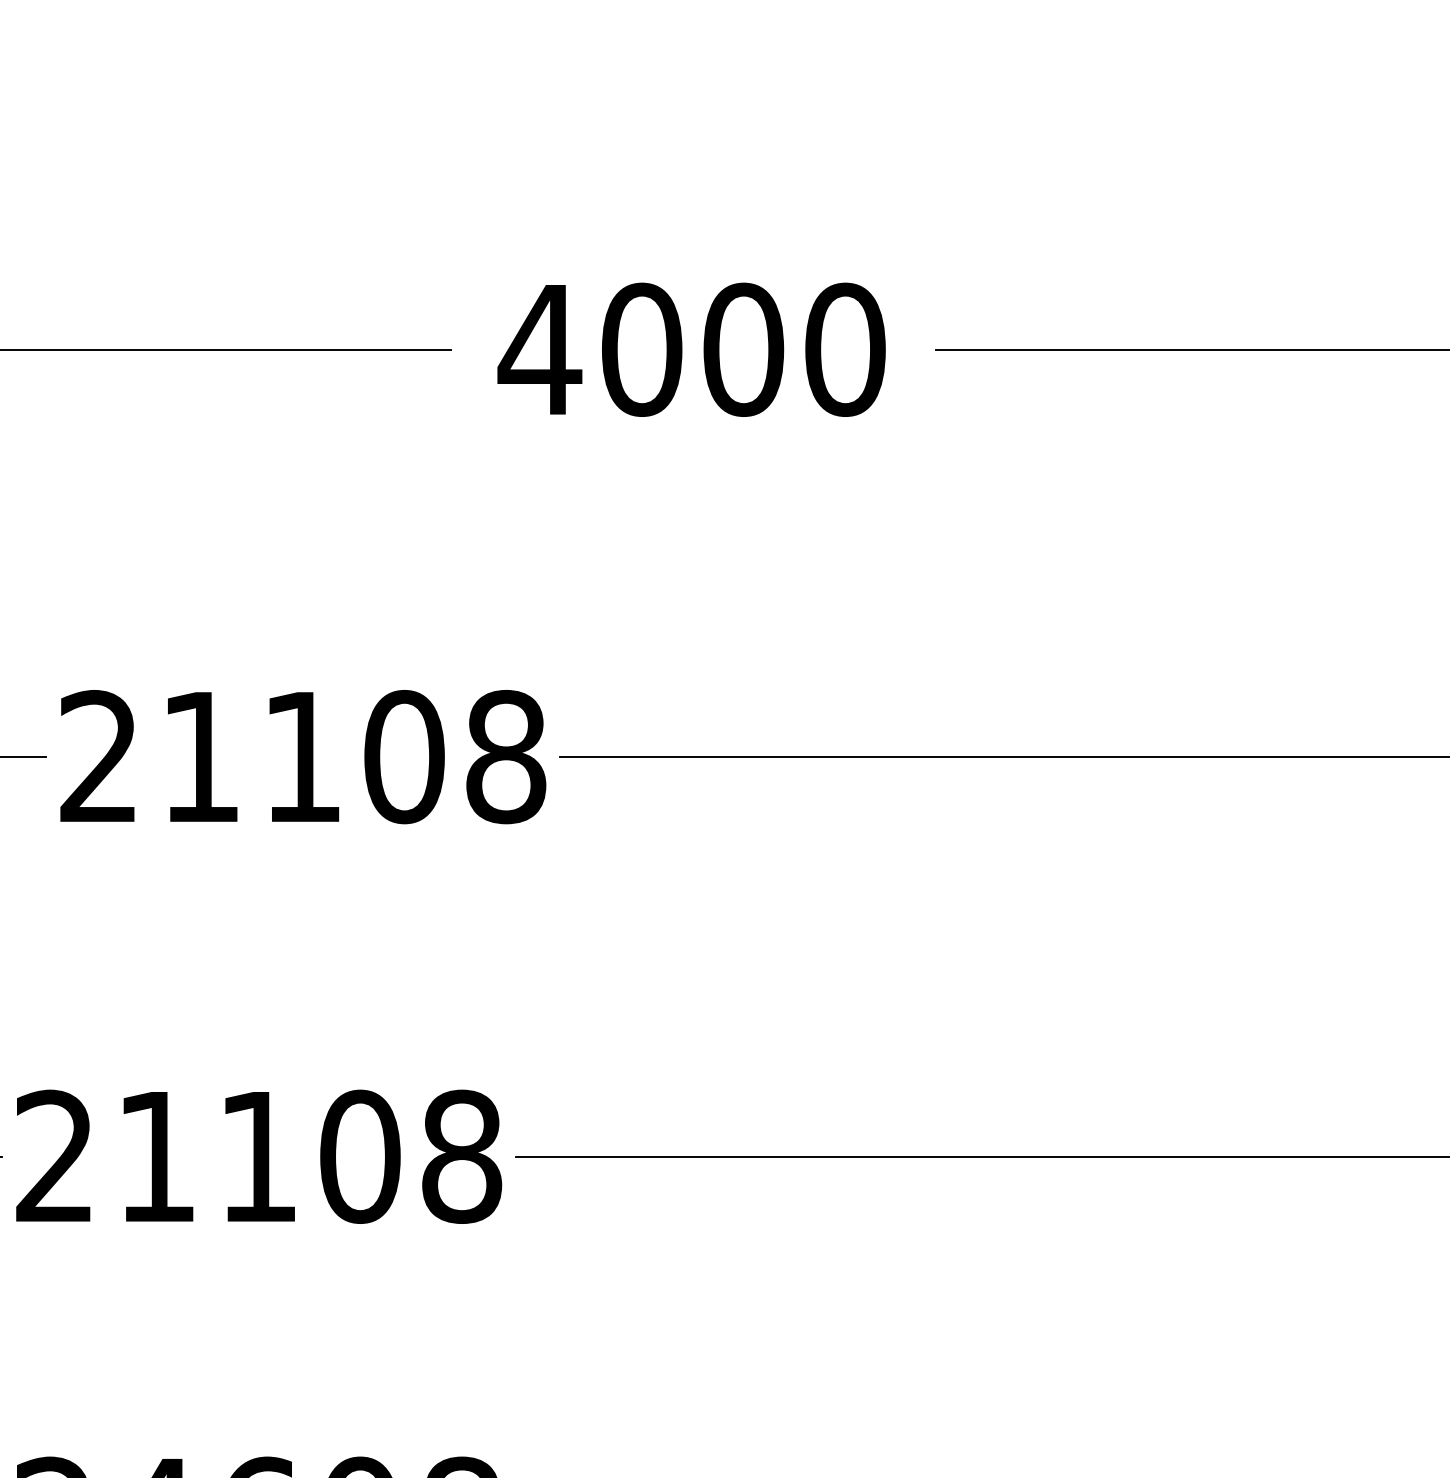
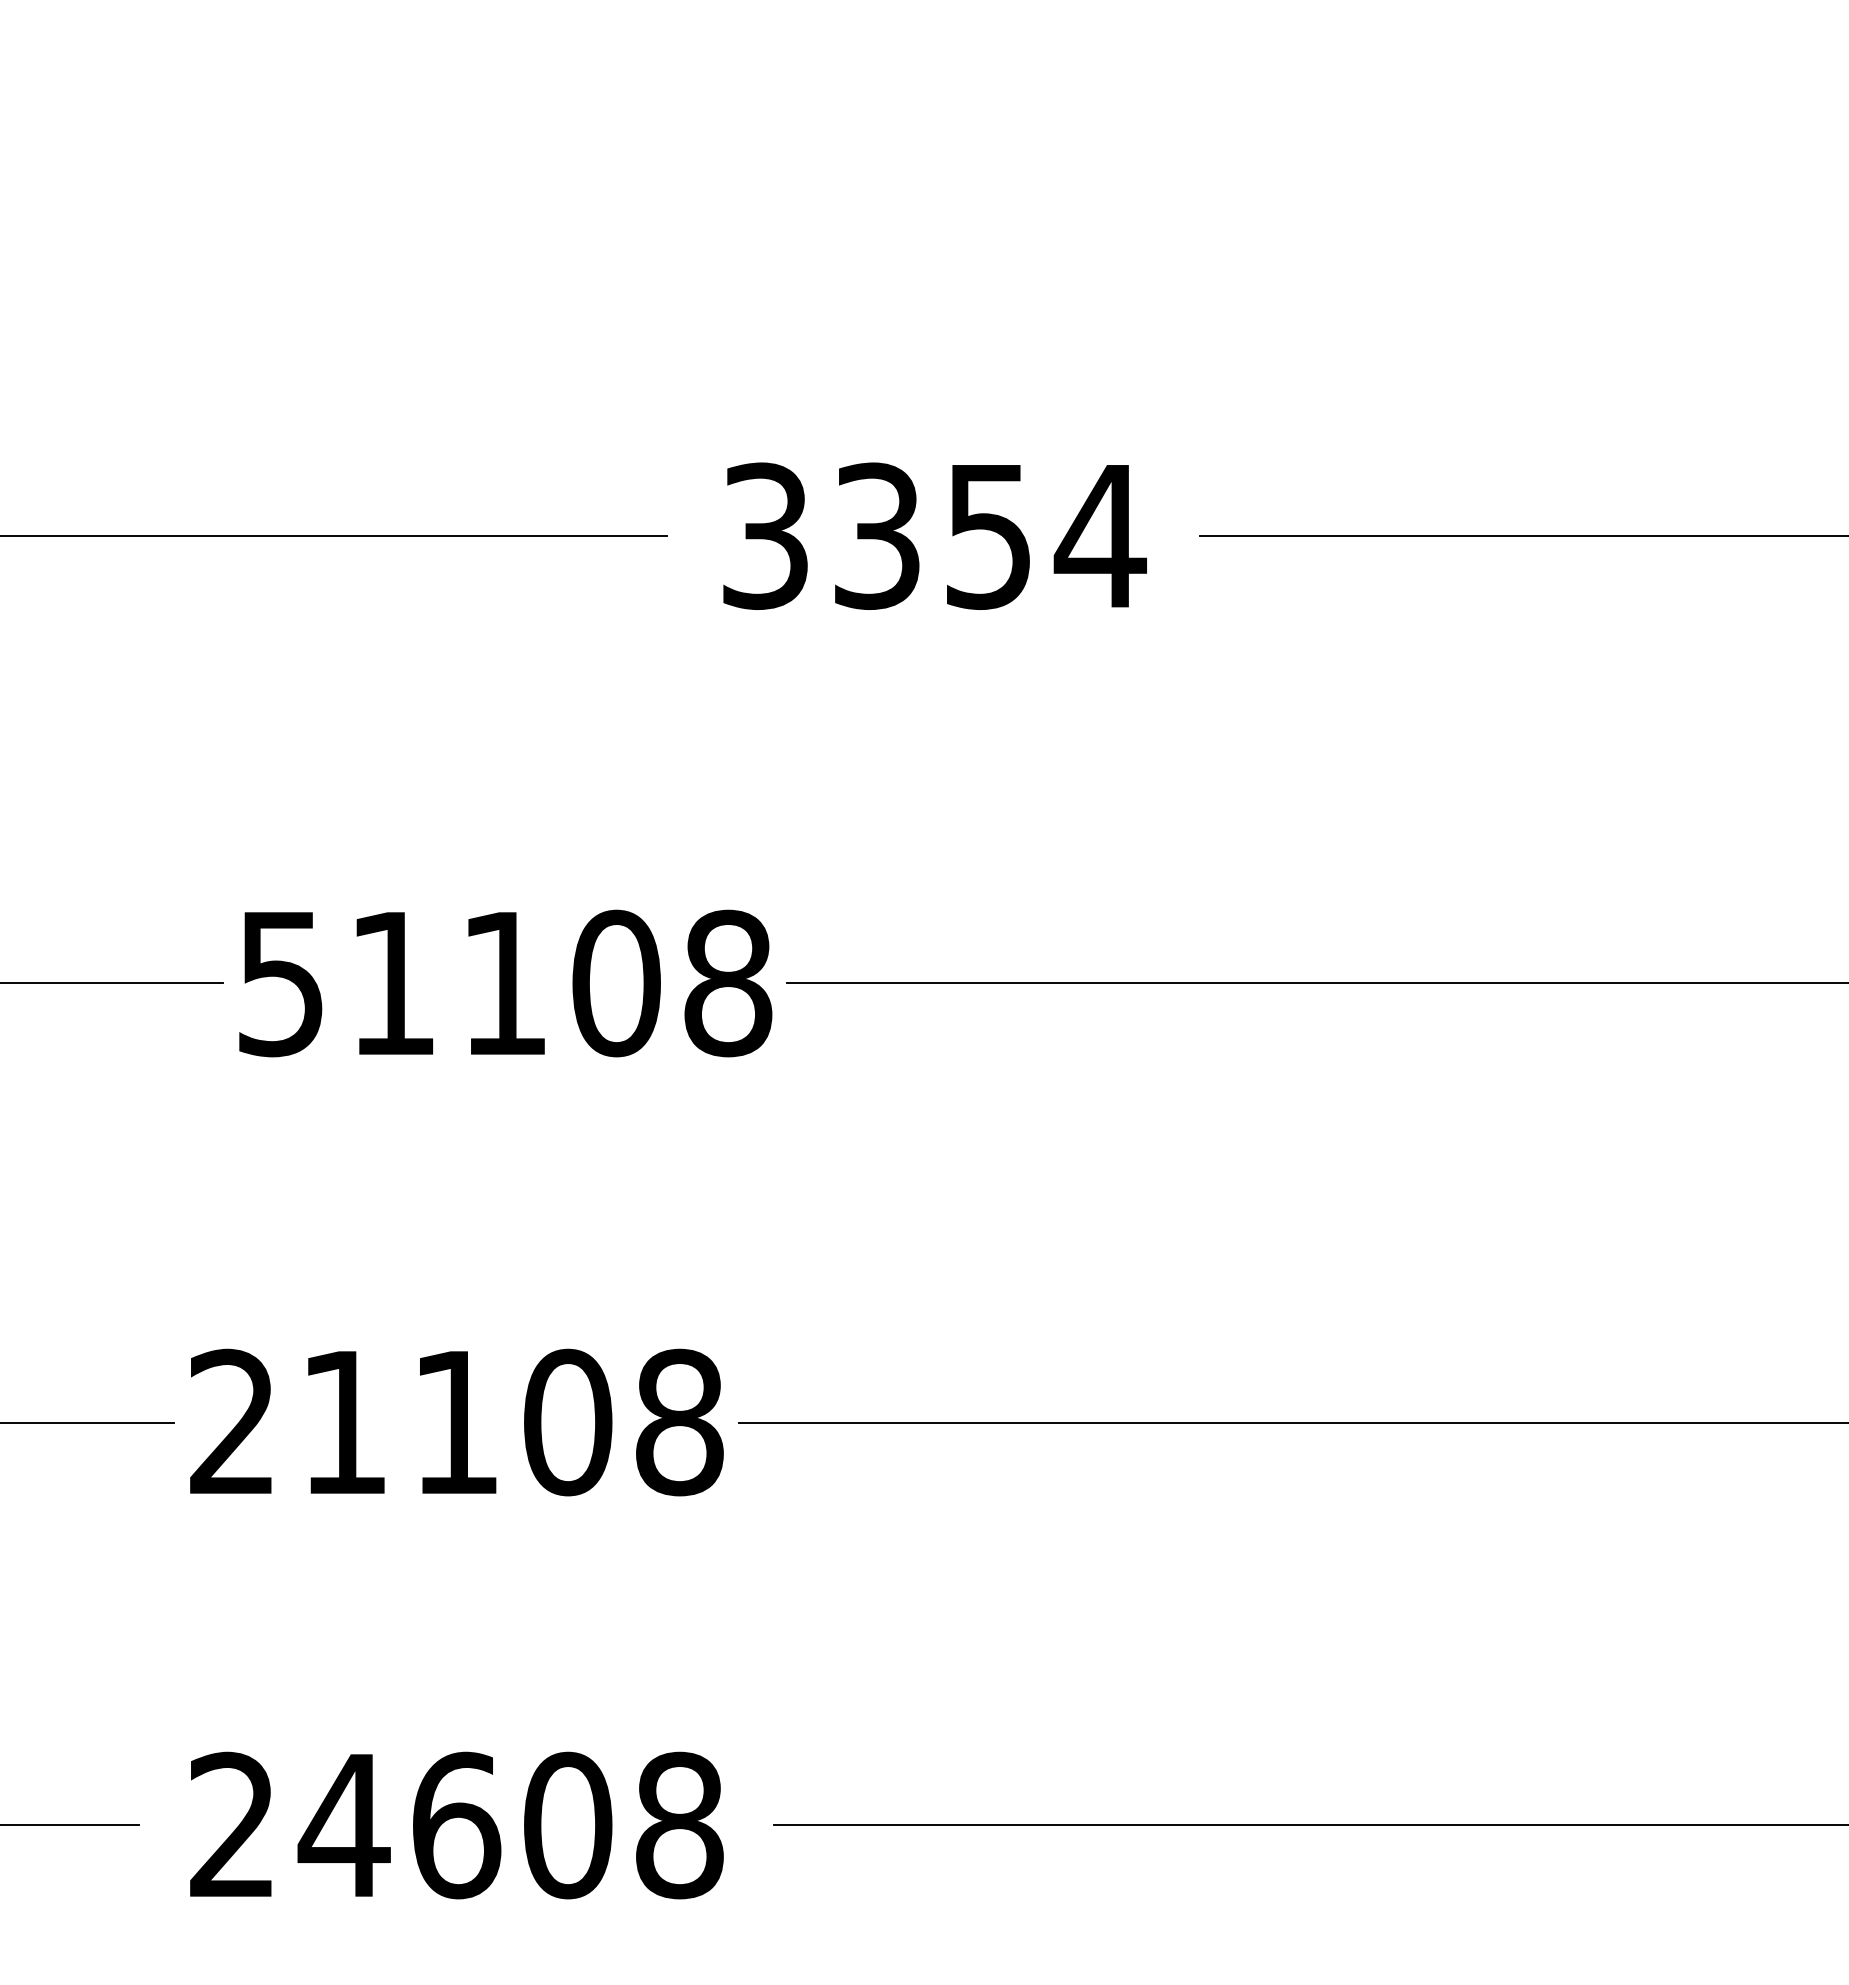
text: (692, 349) -> (932, 535), 4000 -> 3354
text: (98, 757) -> (280, 983), 21108 -> 51108

